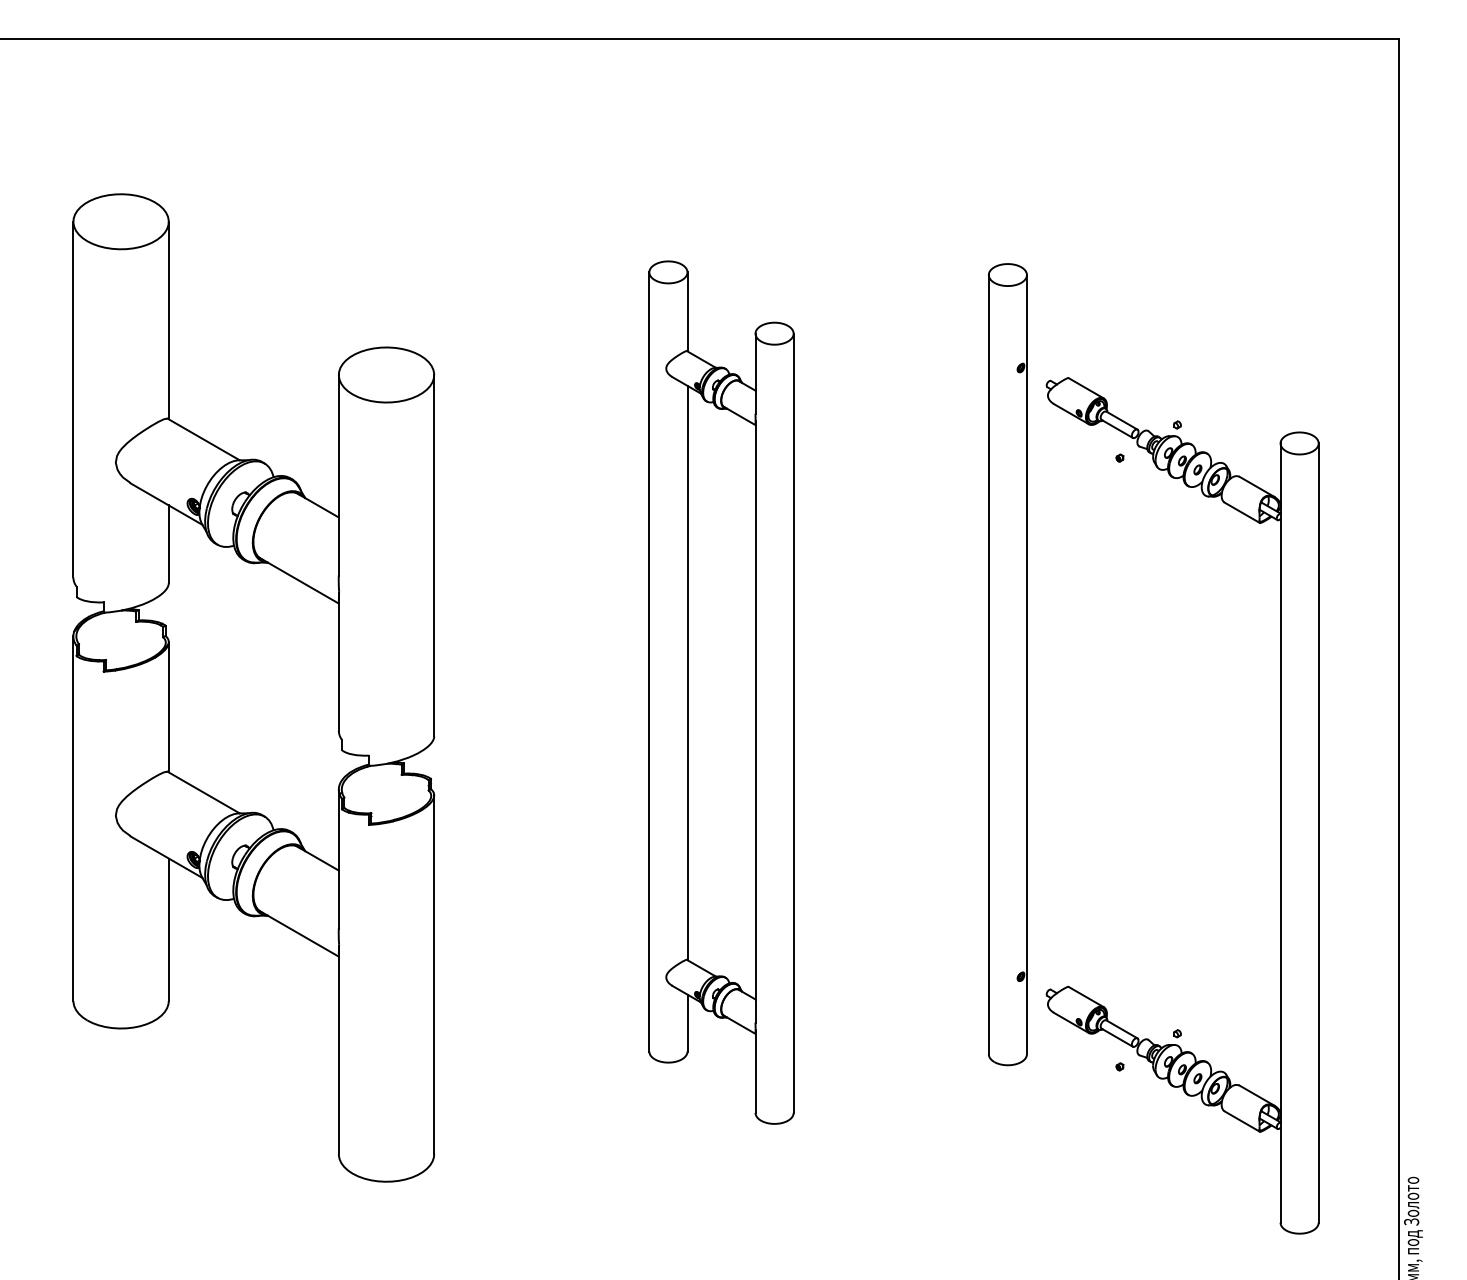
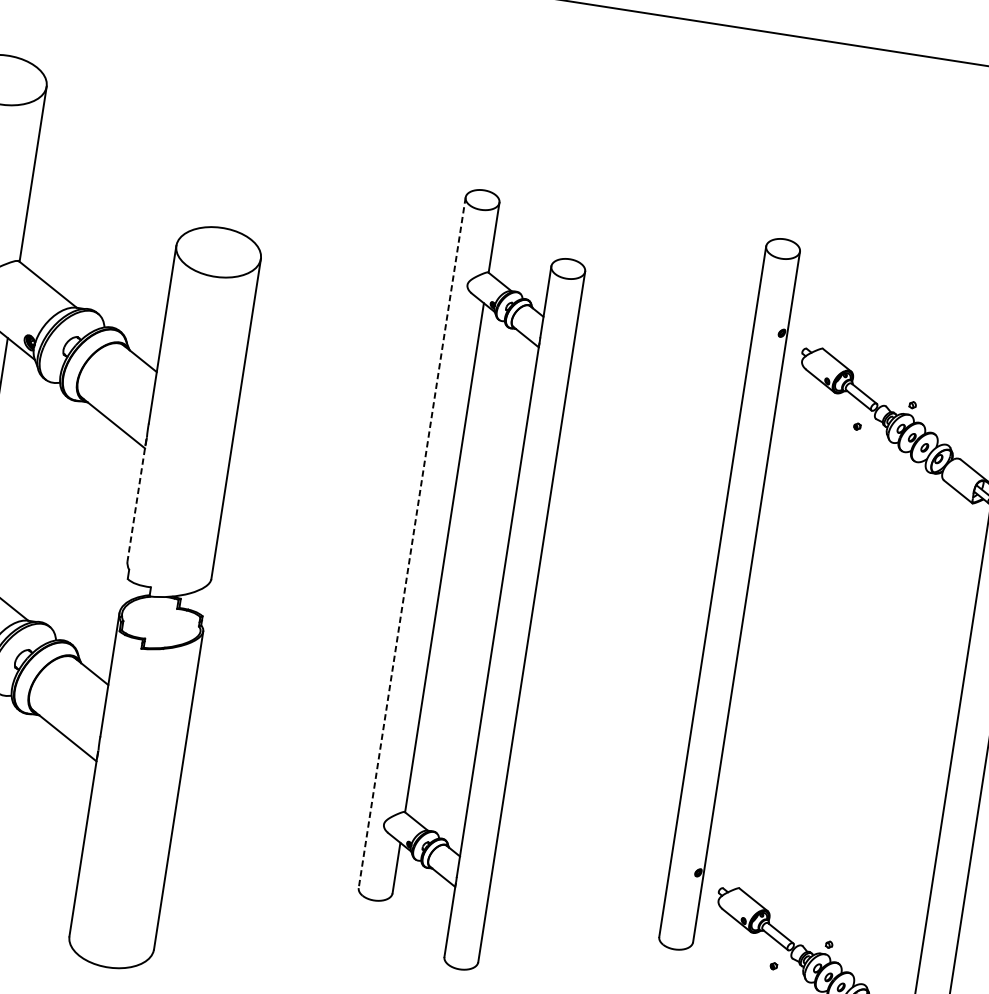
line: (338, 661) -> (136, 499), solid -> dashed
line: (649, 662) -> (412, 543), solid -> dashed

